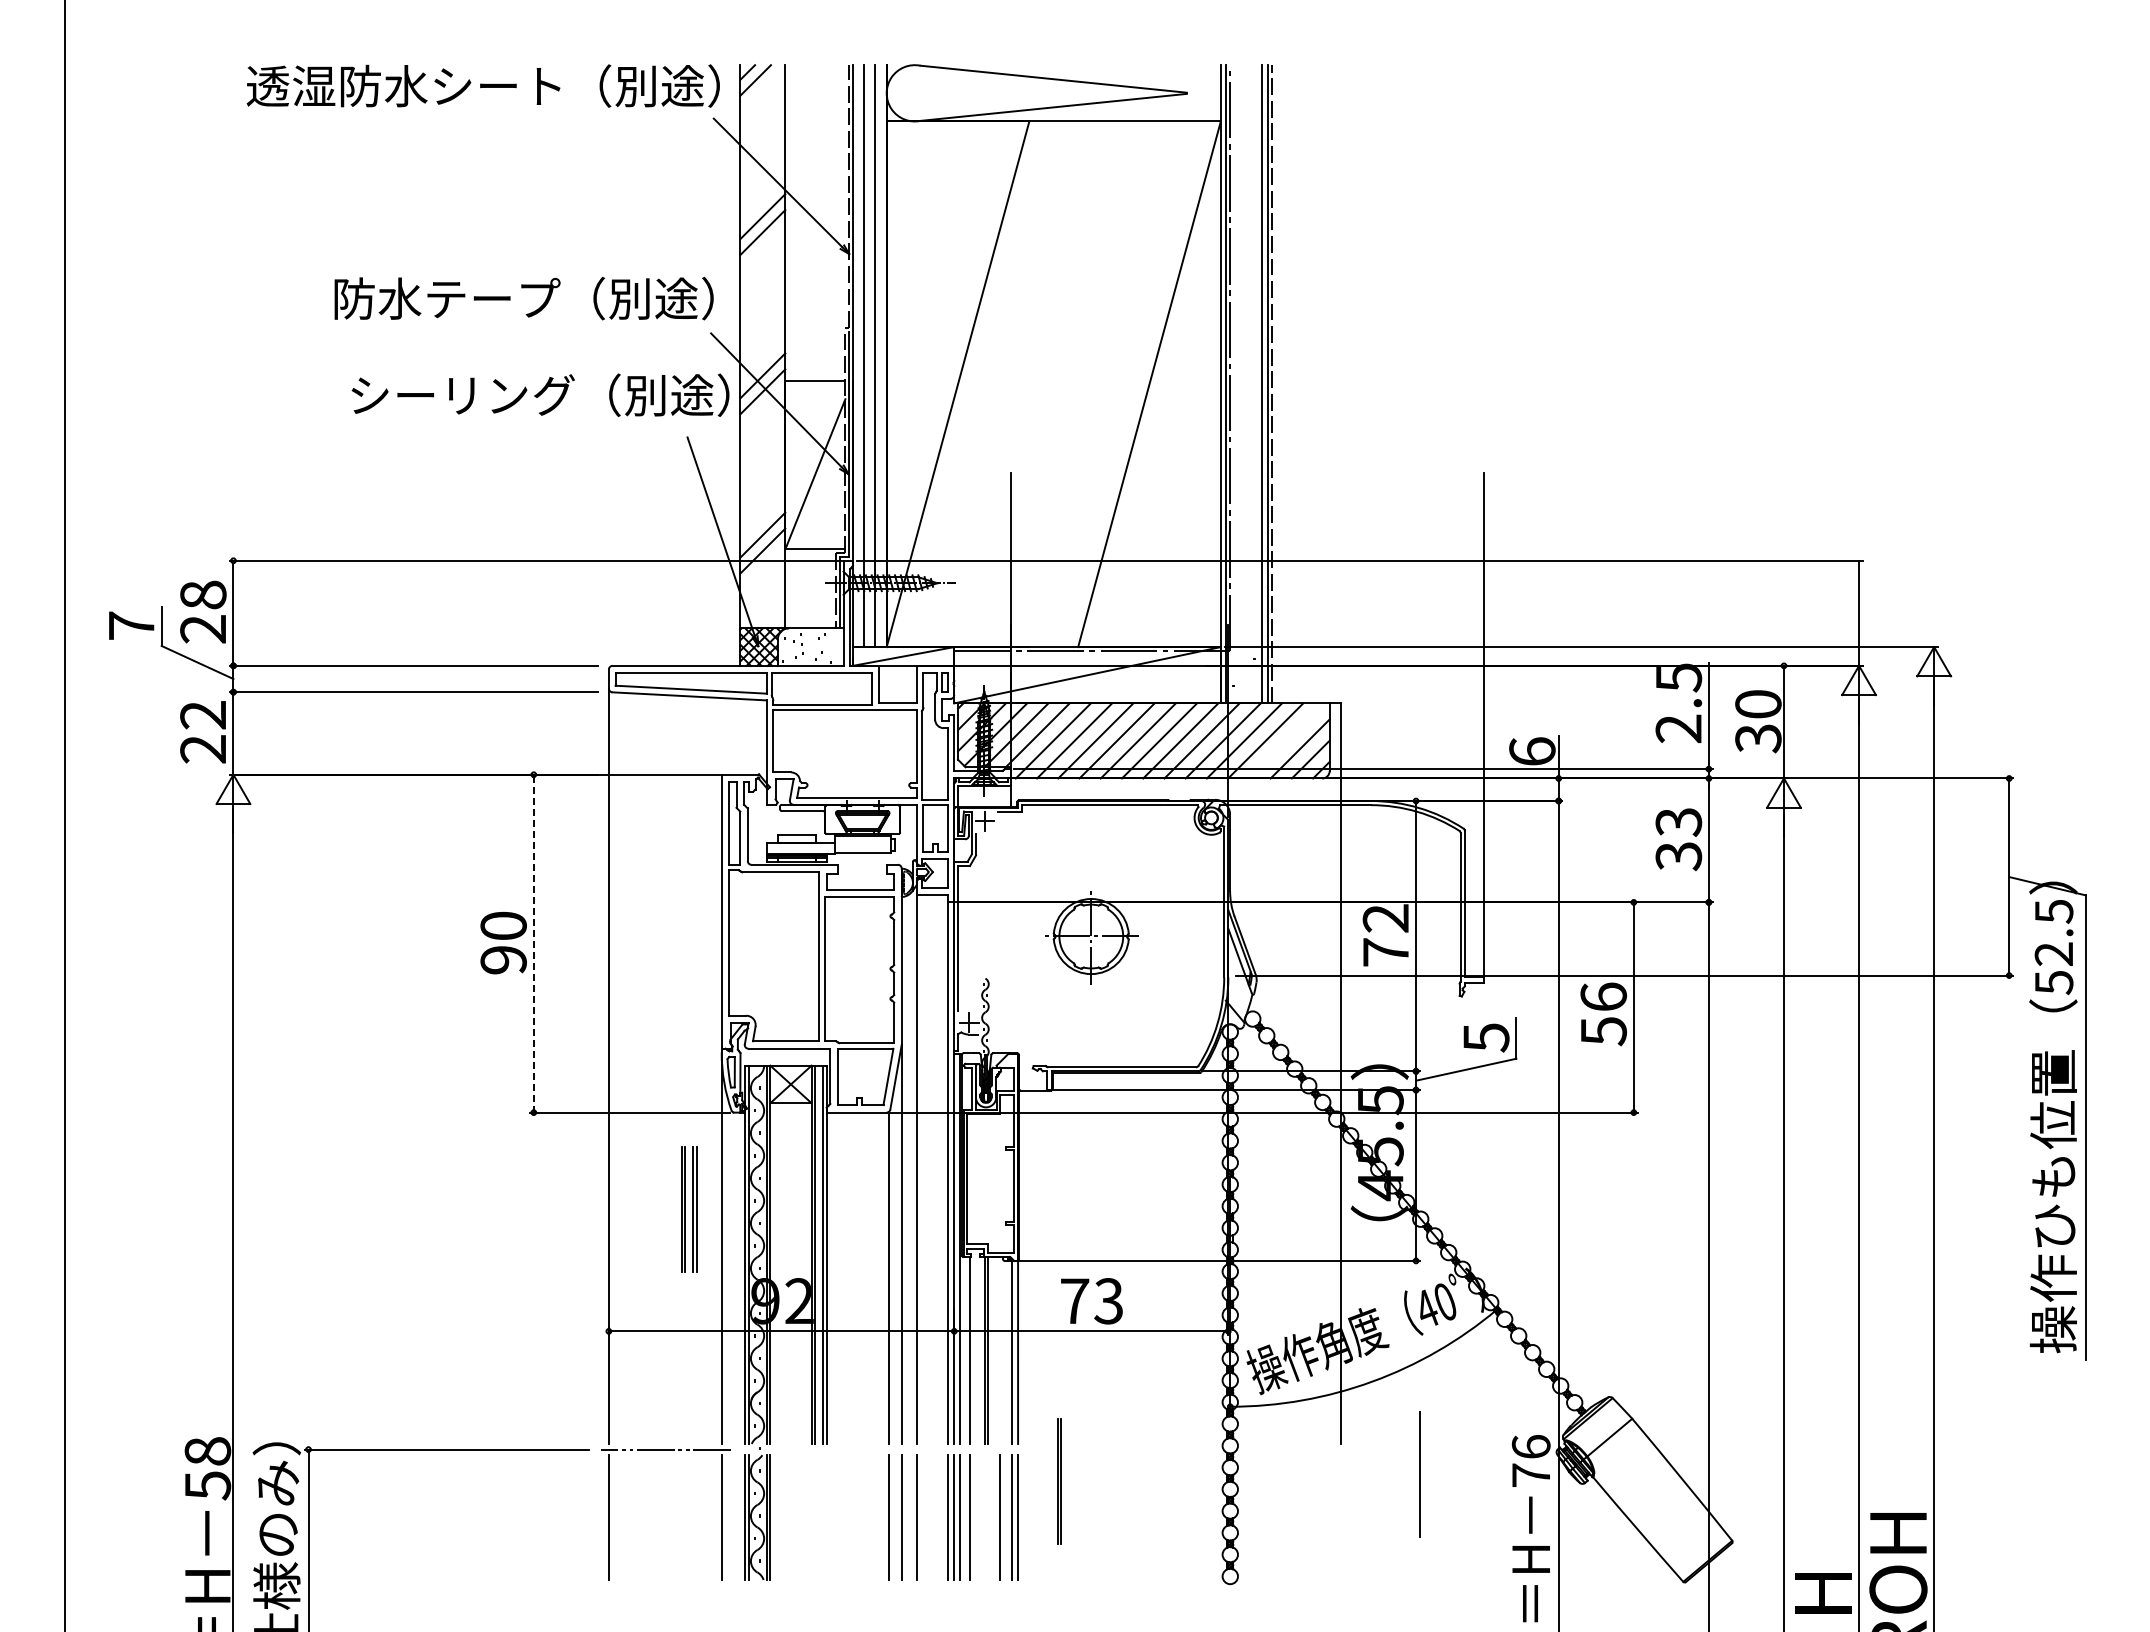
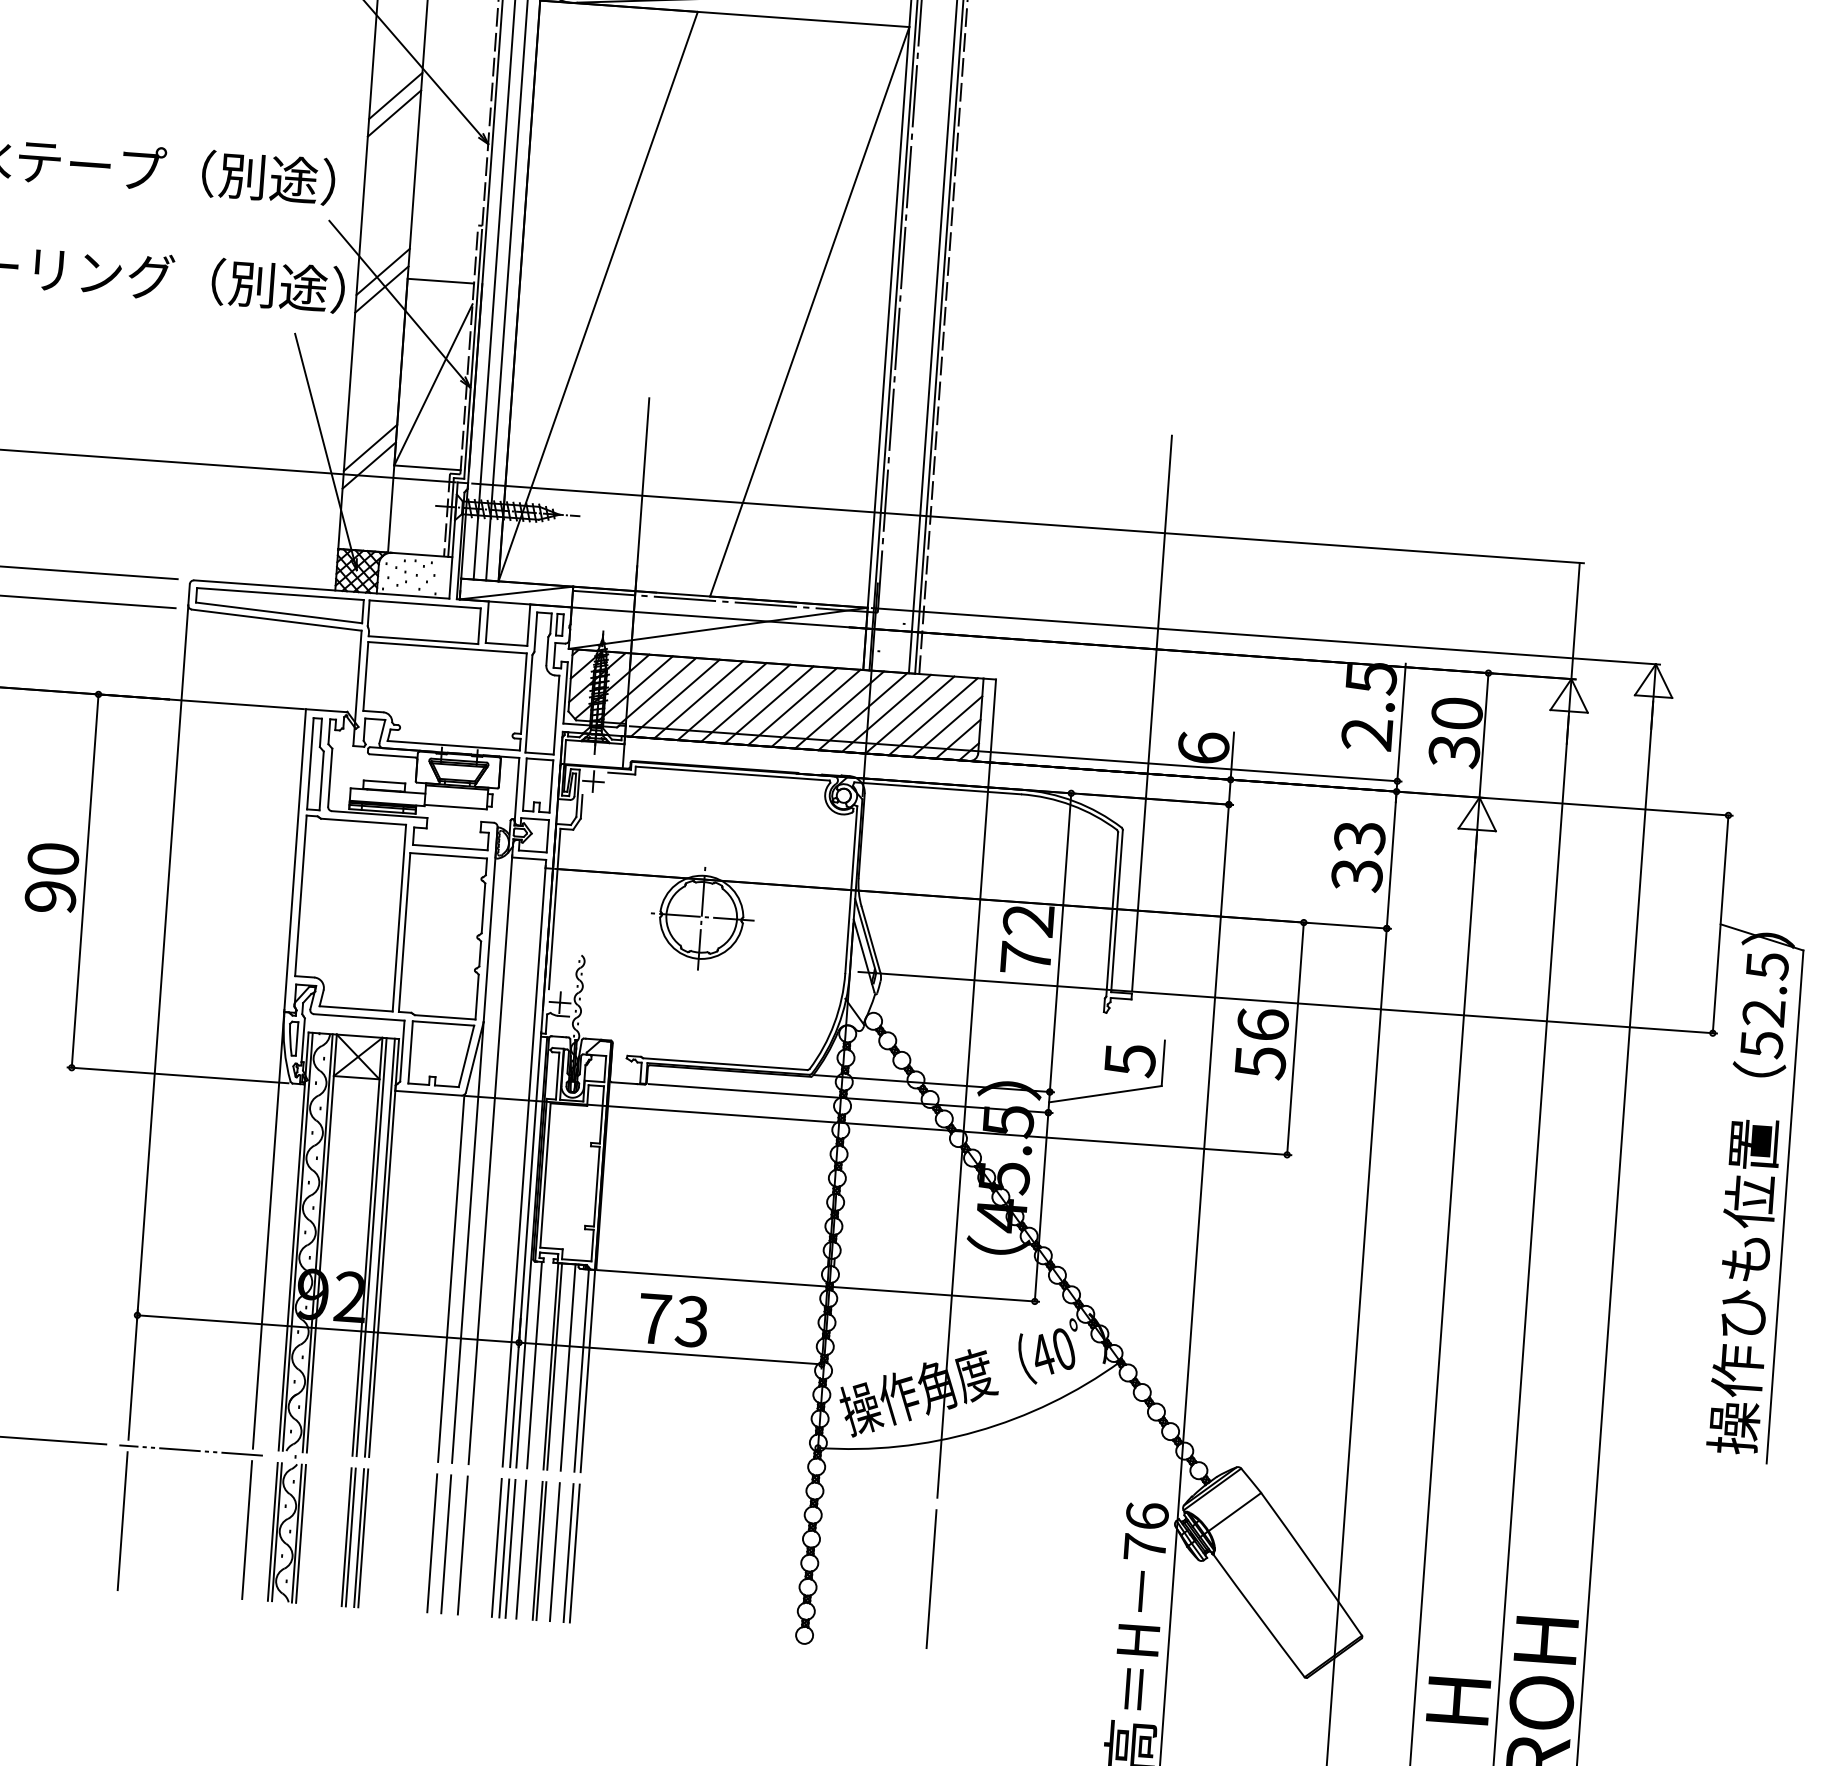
line: (1286, 740) -> (932, 716), added
line: (533, 943) -> (84, 880), dashed -> solid
part: (689, 1209) -> (355, 1537), moved
line: (1000, 1350) -> (568, 1367), added
line: (1419, 1474) -> (931, 1578), moved
line: (1058, 1481) -> (538, 1550), moved

